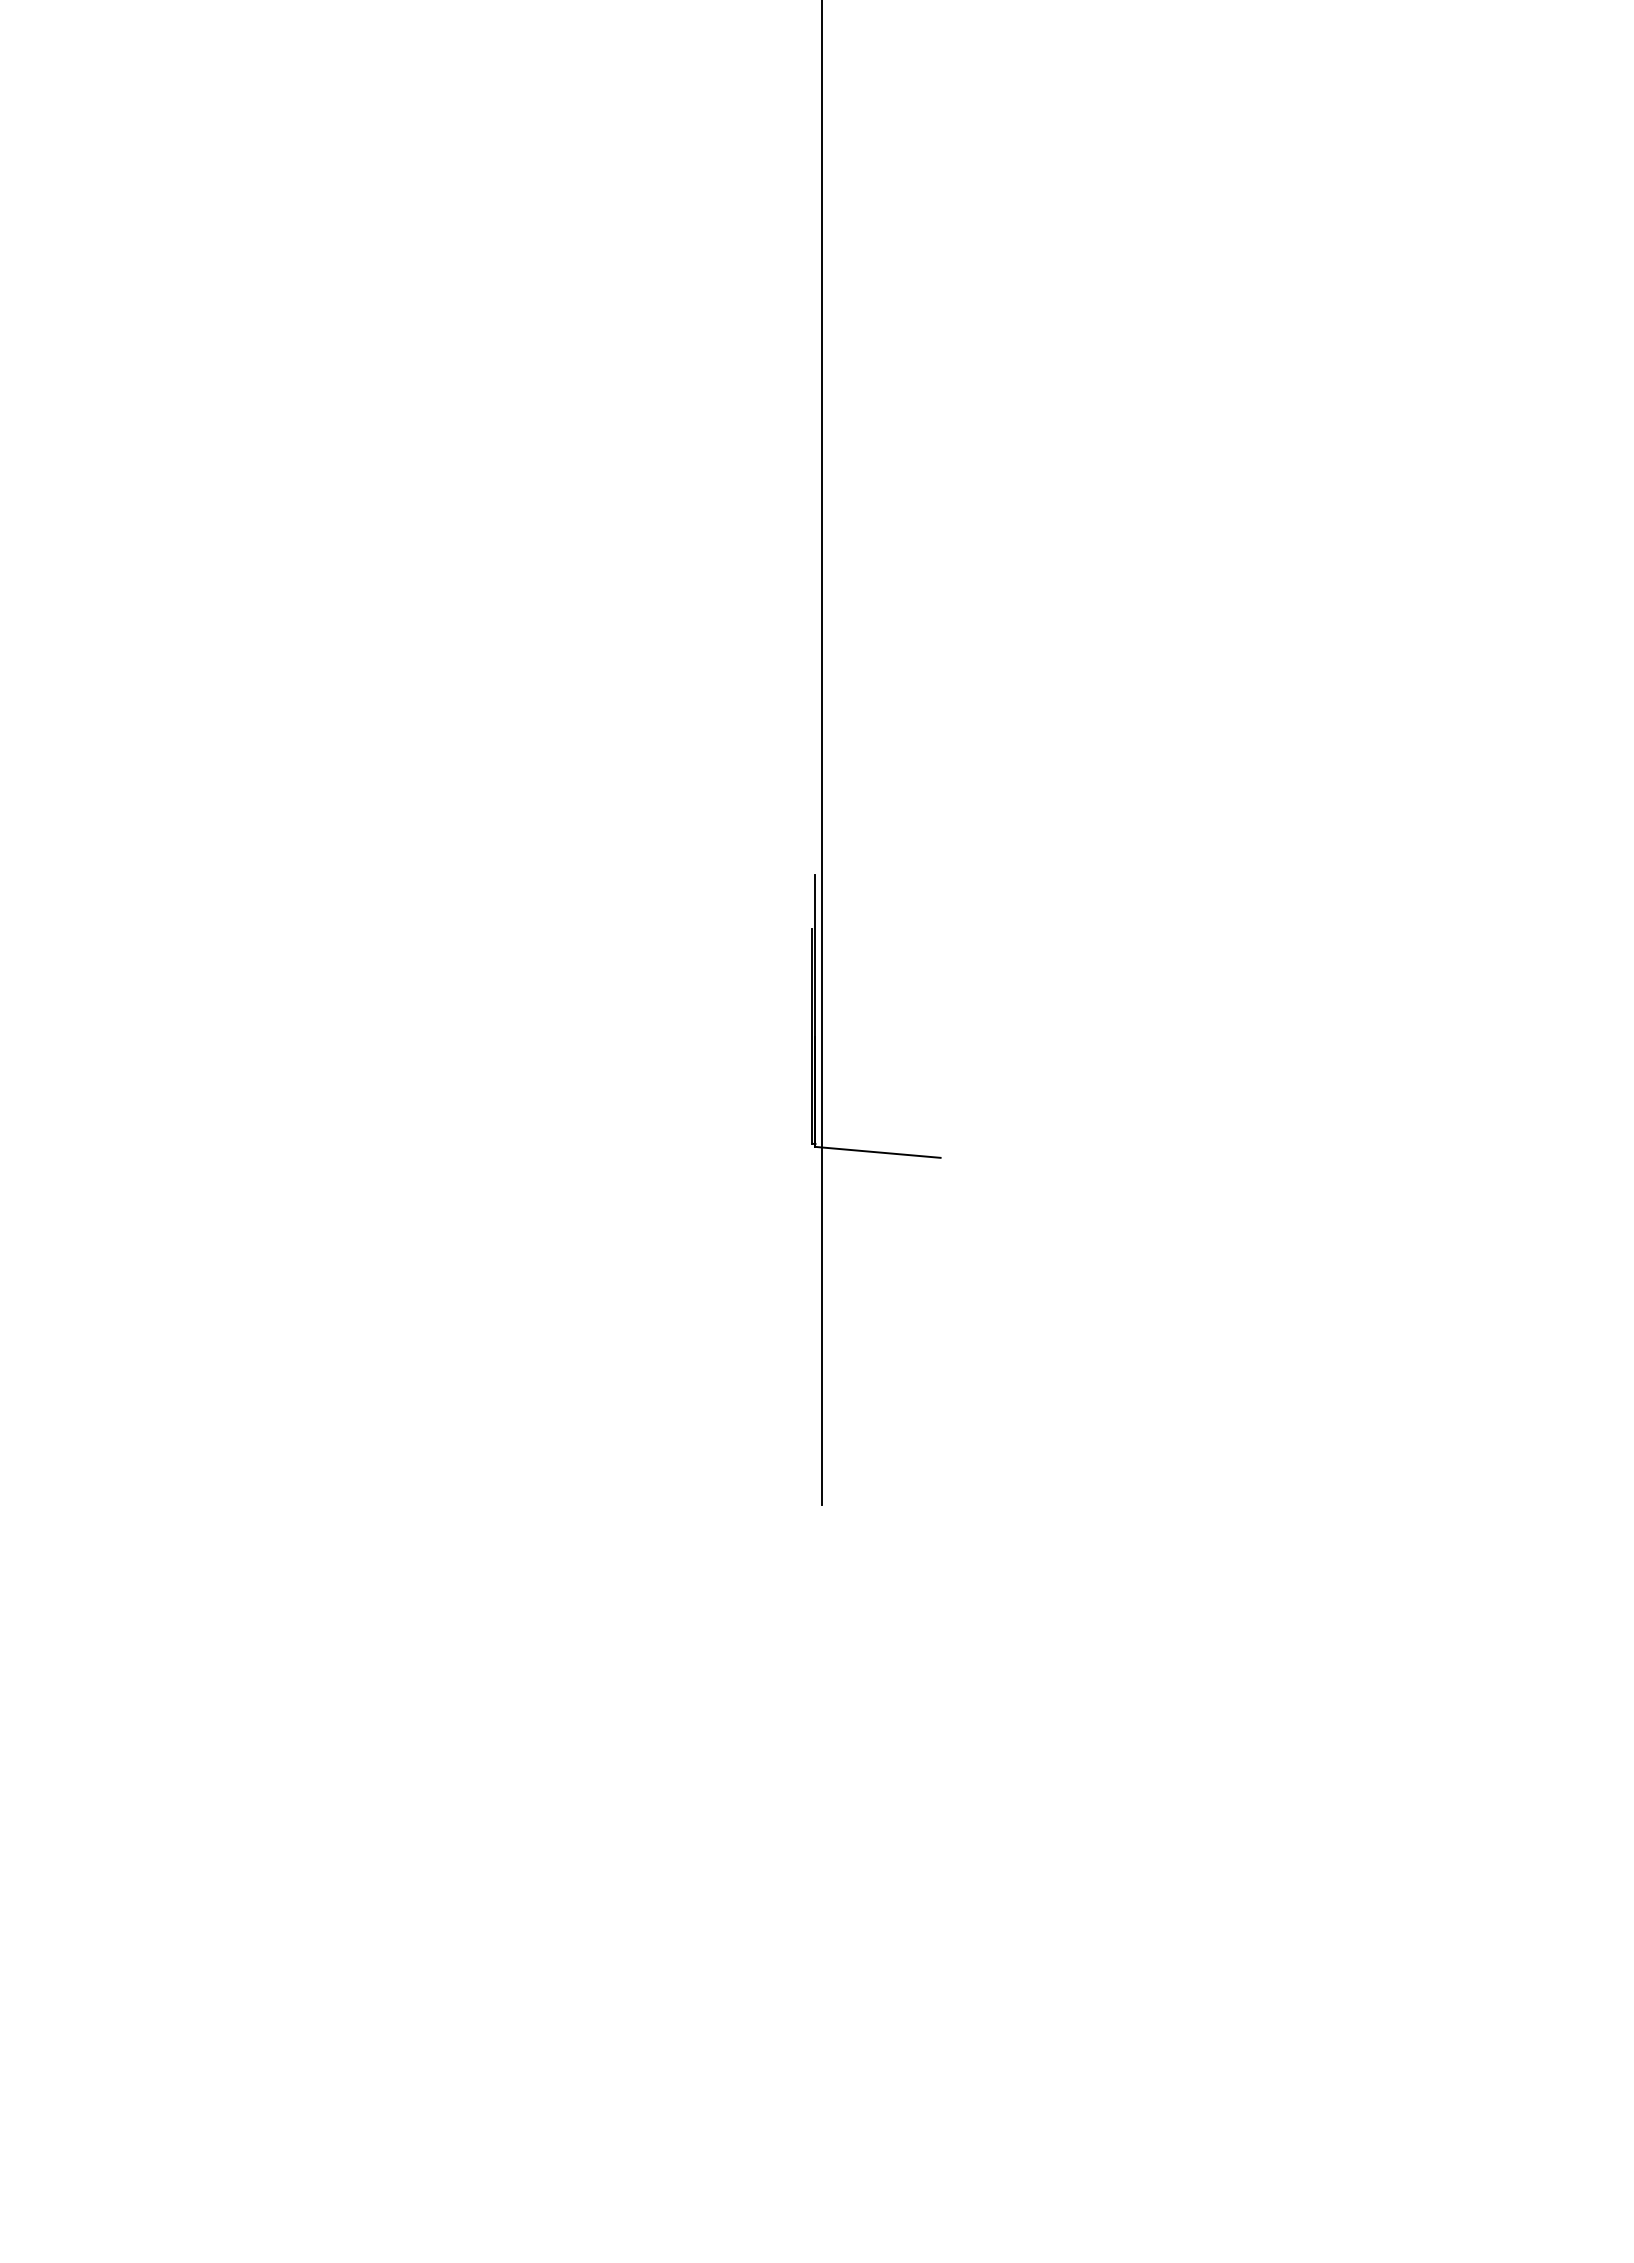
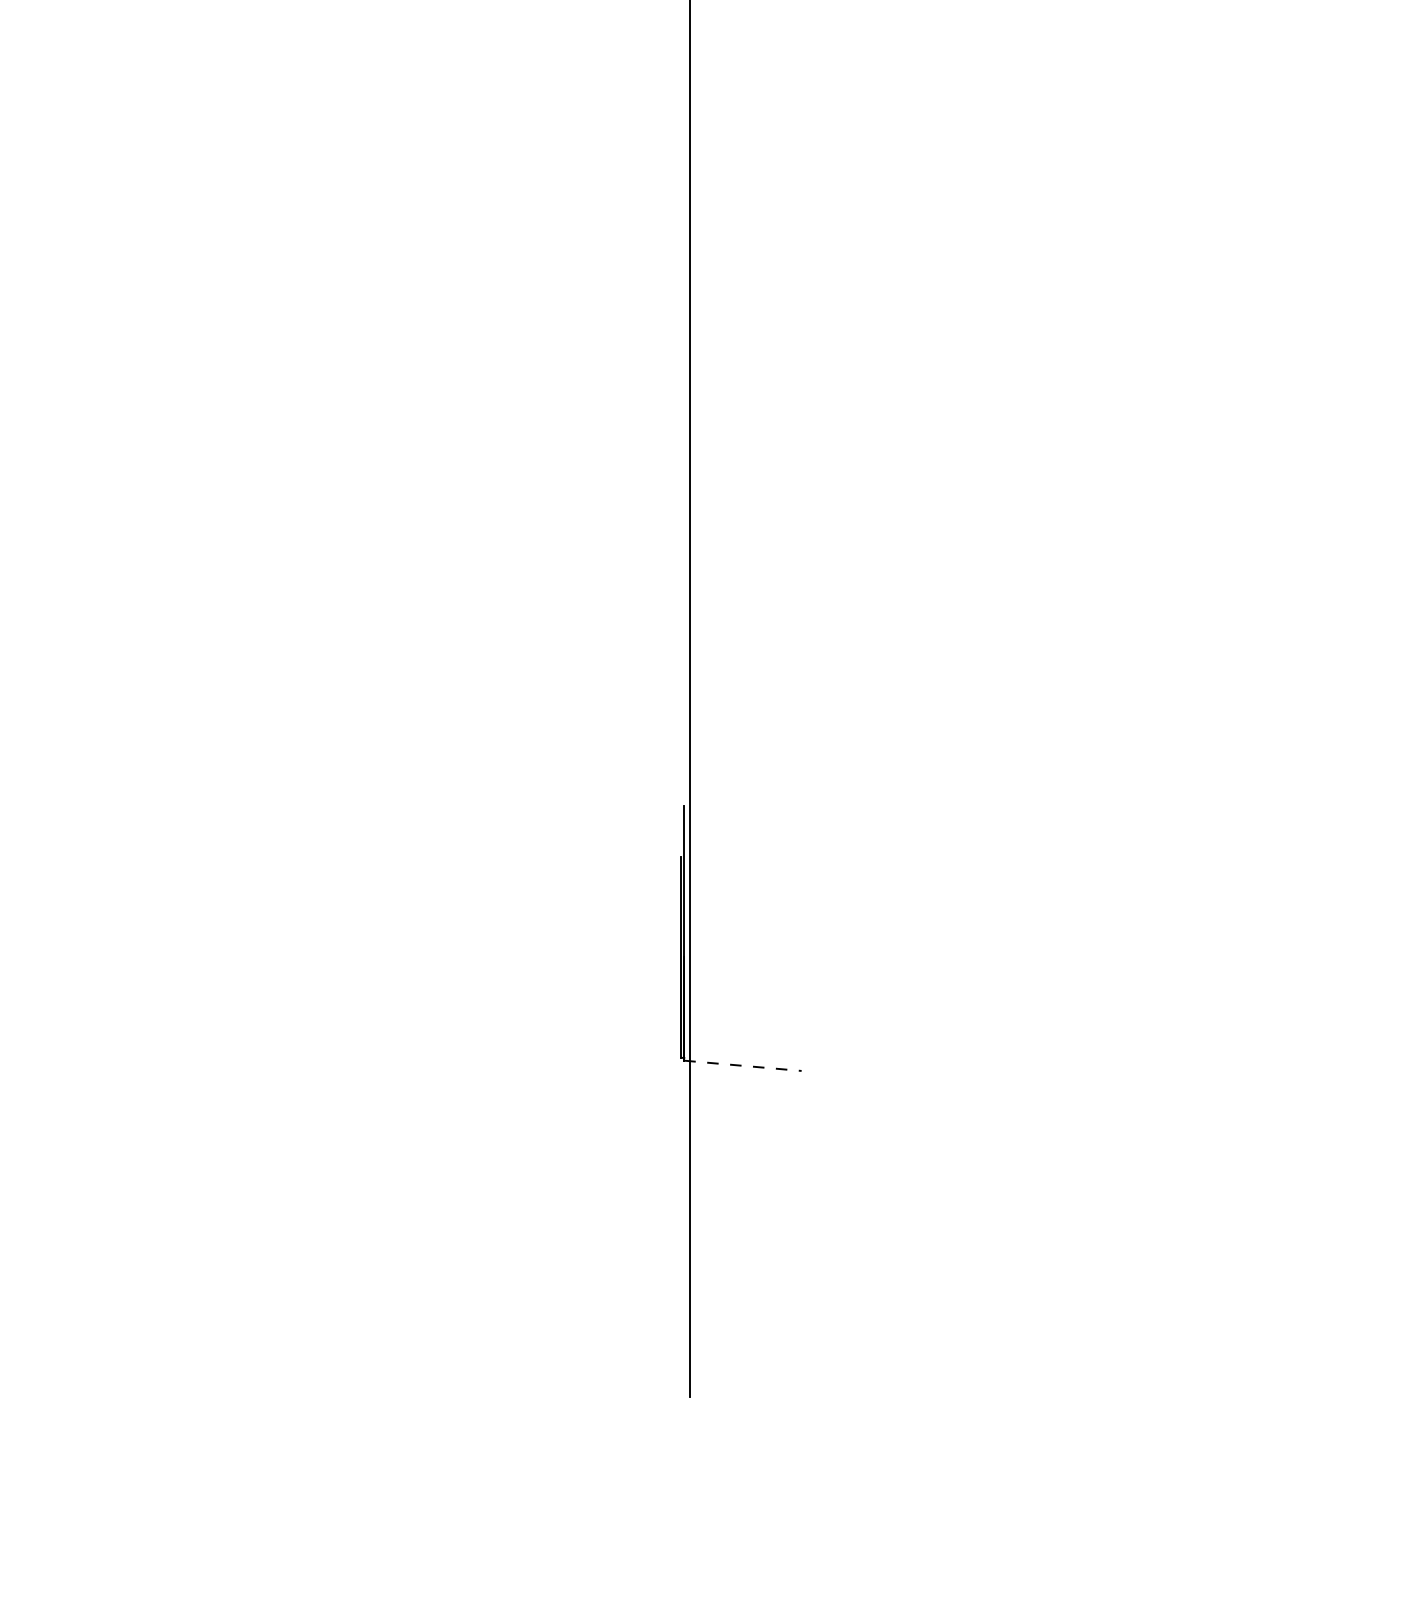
line: (878, 1152) -> (743, 1065), solid -> dashed

